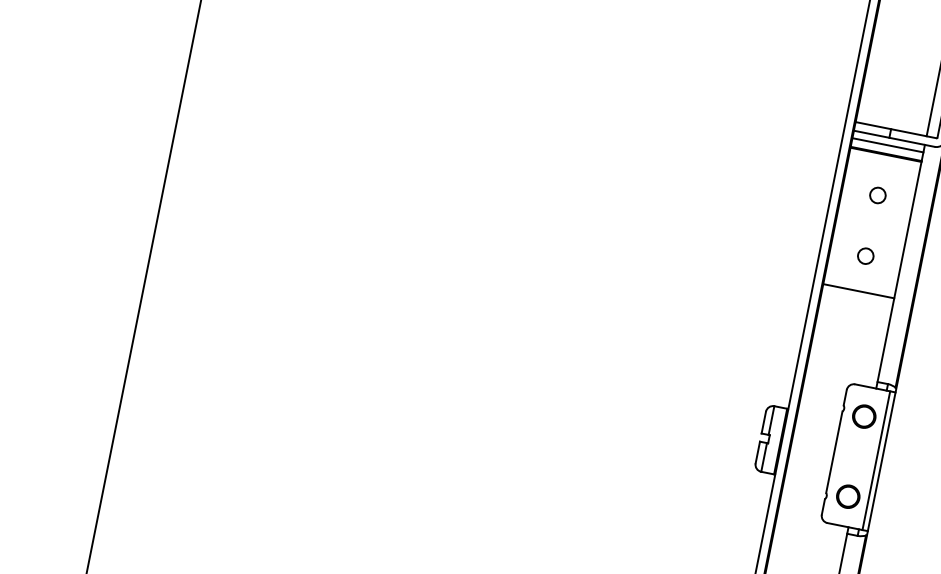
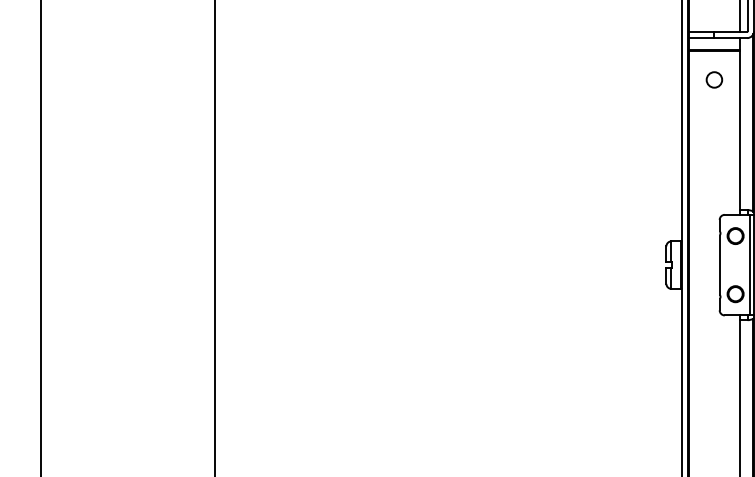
line: (888, 145) -> (714, 43), removed
circle: (876, 194) -> (713, 79), size x1.4
circle: (864, 255) -> (713, 123), removed
line: (859, 291) -> (714, 149), removed

